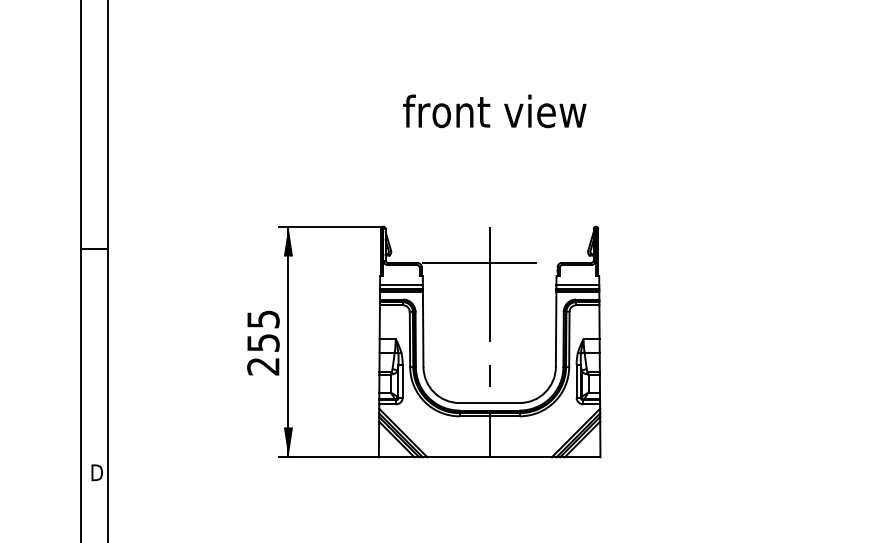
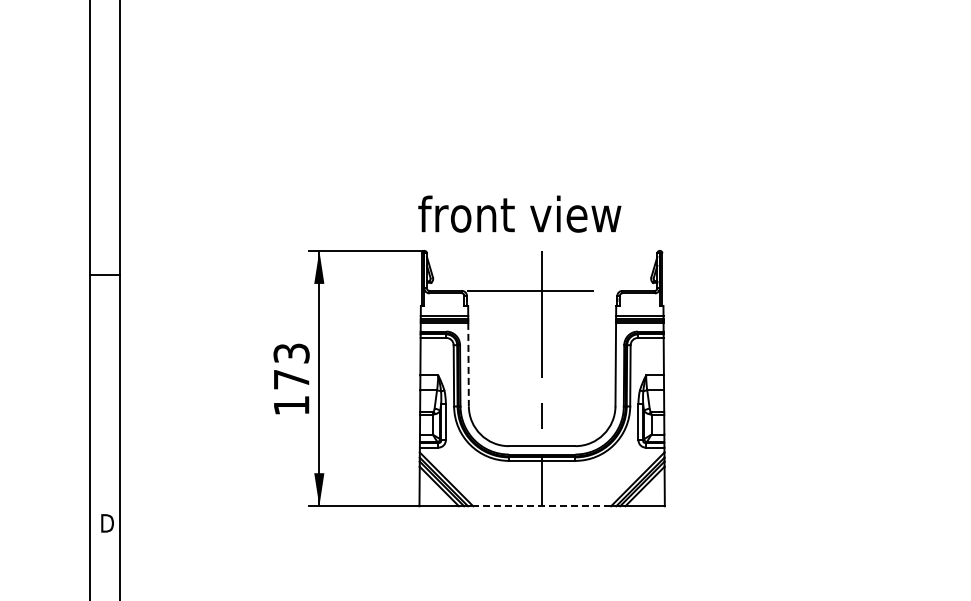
text: (494, 110) -> (519, 213), moved
line: (423, 329) -> (468, 364), solid -> dashed
text: (263, 342) -> (291, 379), 255 -> 173
line: (489, 457) -> (542, 506), solid -> dashed

